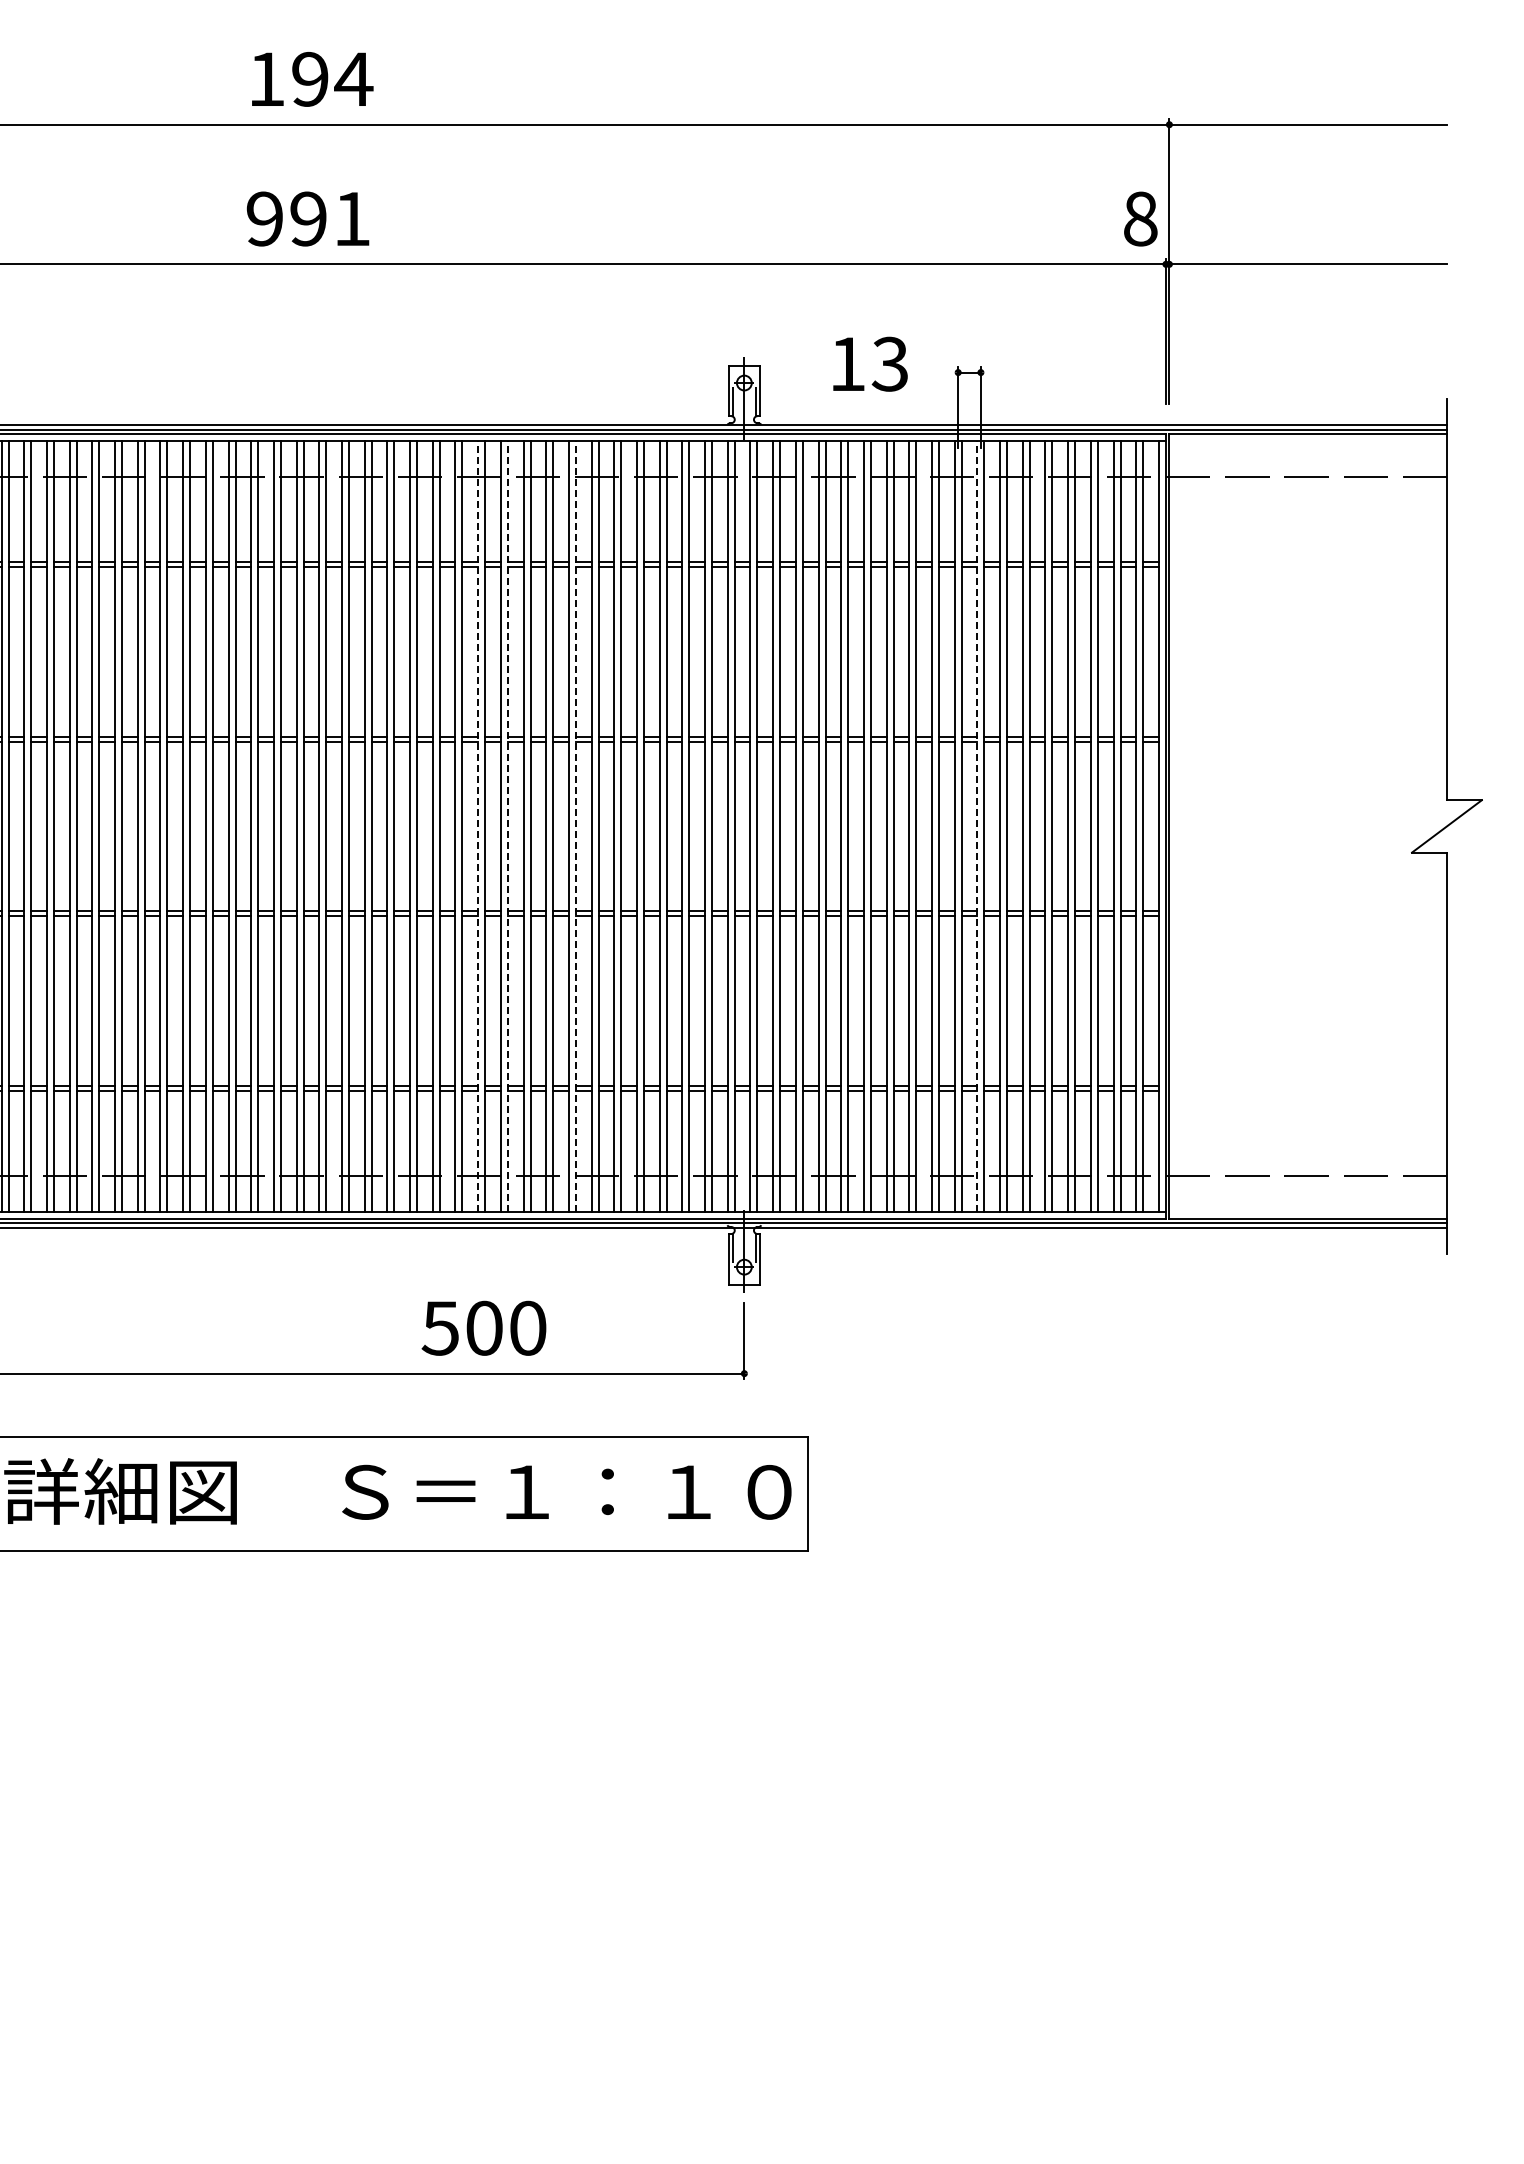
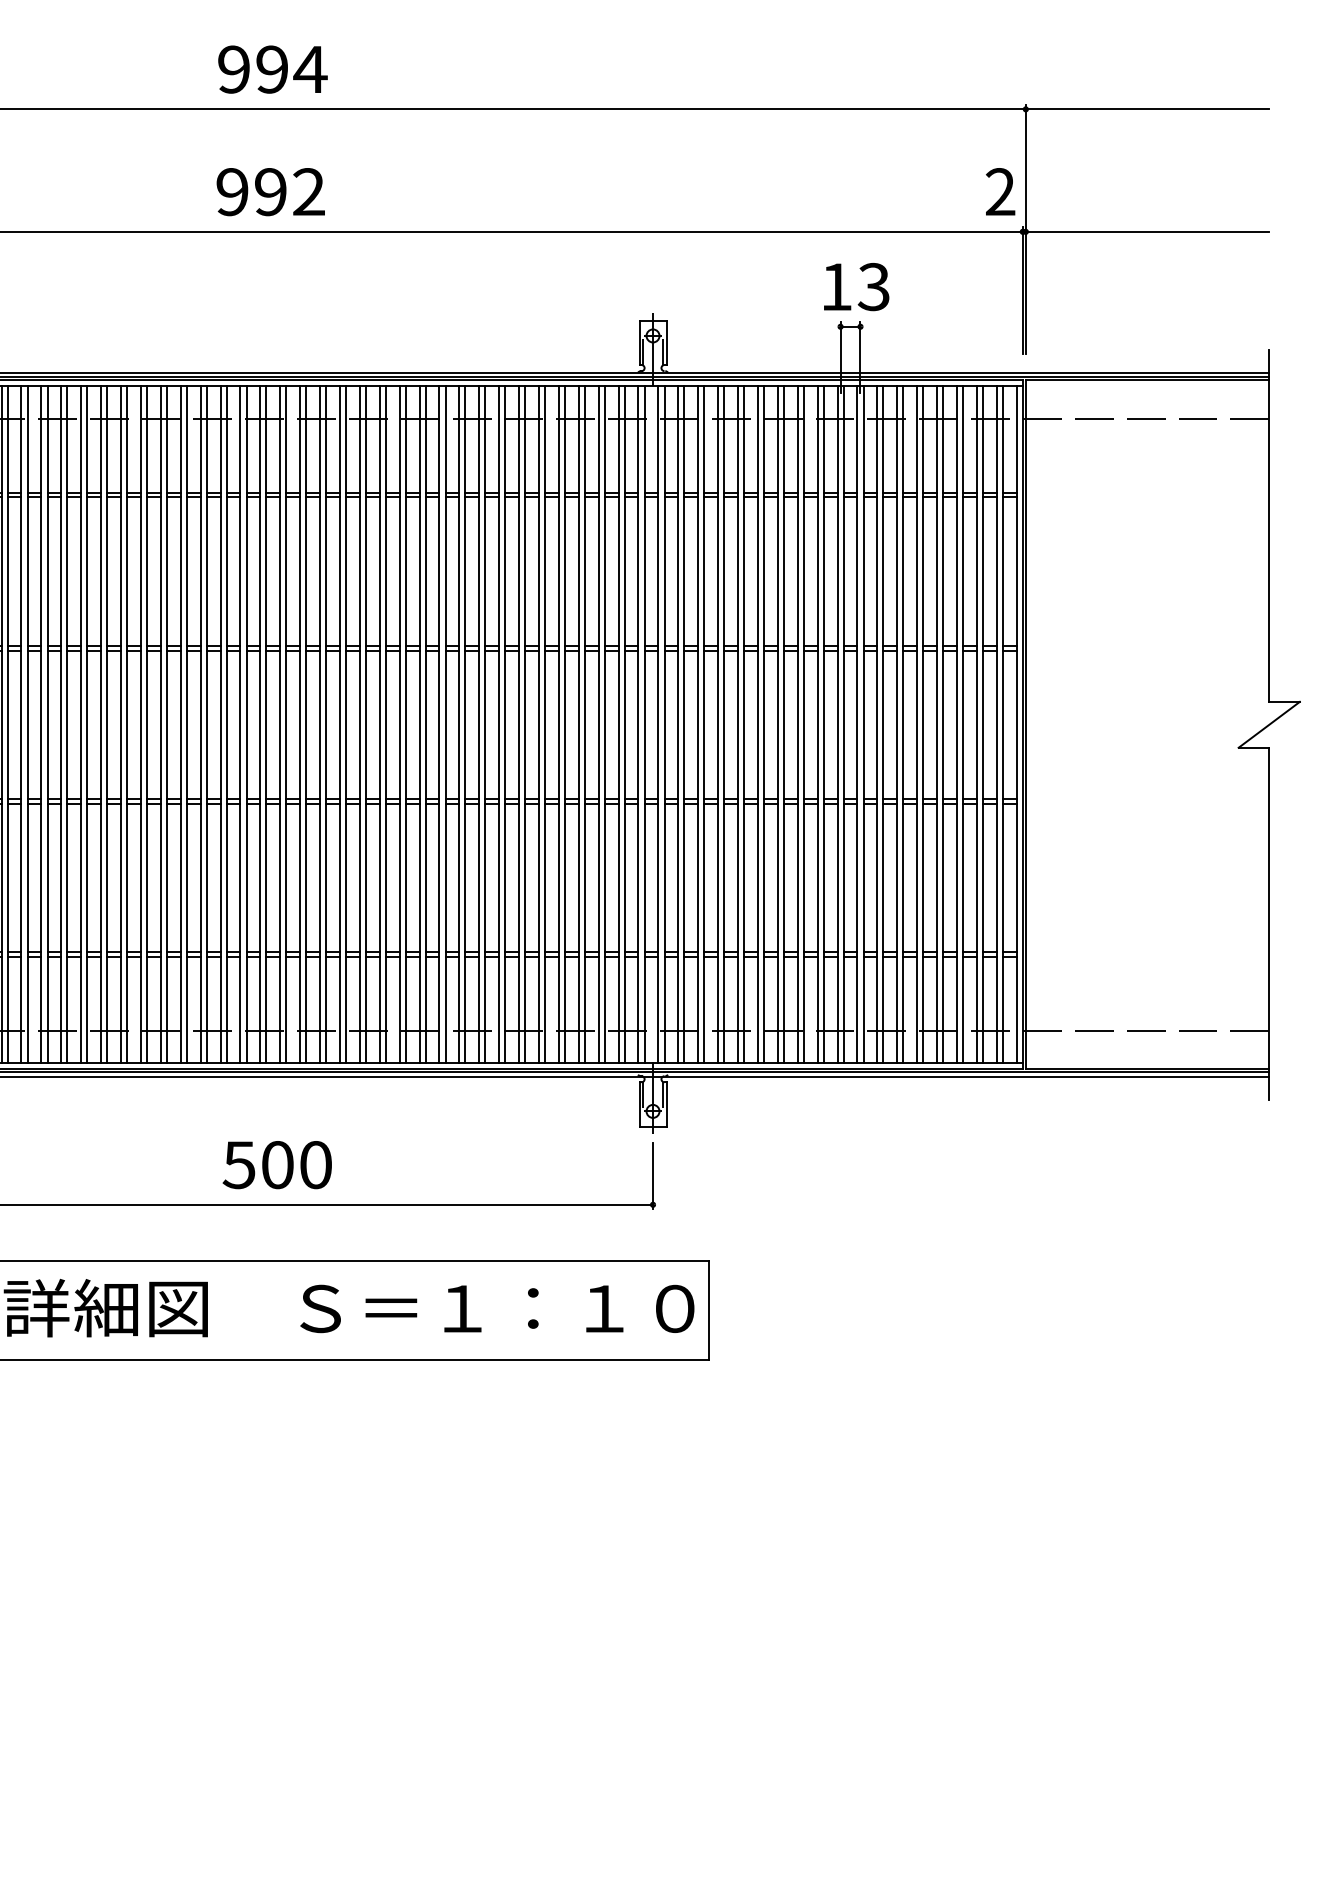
text: (266, 78) -> (233, 68), 194 -> 994
text: (352, 218) -> (309, 191), 991 -> 992
text: (1140, 218) -> (1000, 191), 8 -> 2
text: (870, 363) -> (856, 286), moved
line: (478, 826) -> (419, 724), dashed -> solid
line: (507, 826) -> (445, 724), dashed -> solid
line: (575, 826) -> (504, 724), dashed -> solid
line: (977, 826) -> (857, 724), dashed -> solid
text: (483, 1327) -> (276, 1164), moved

